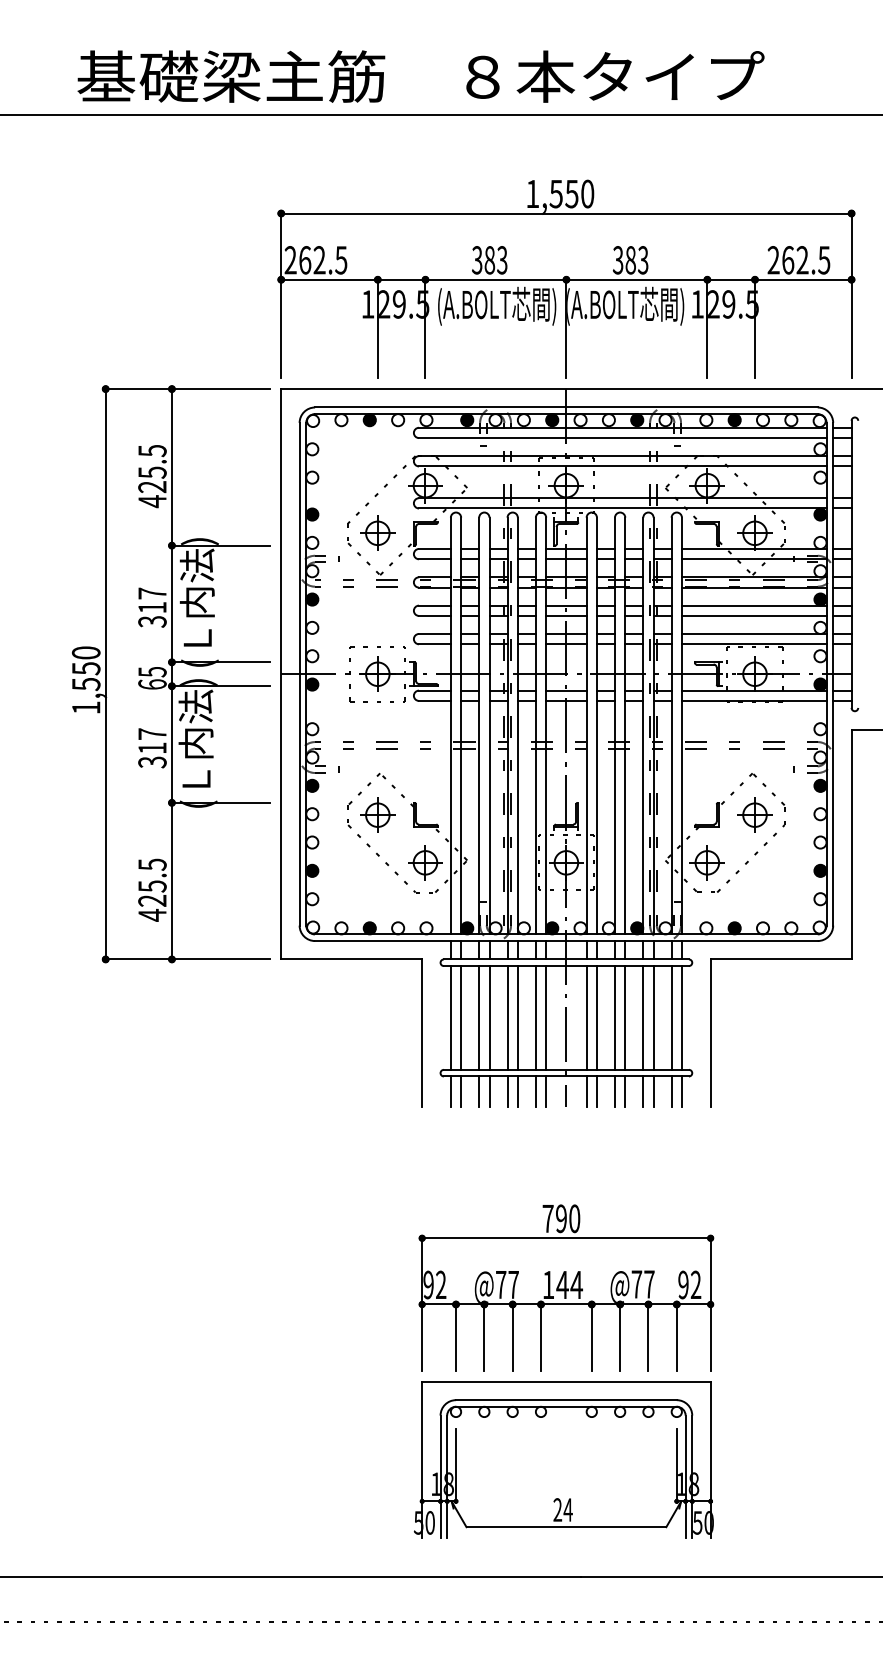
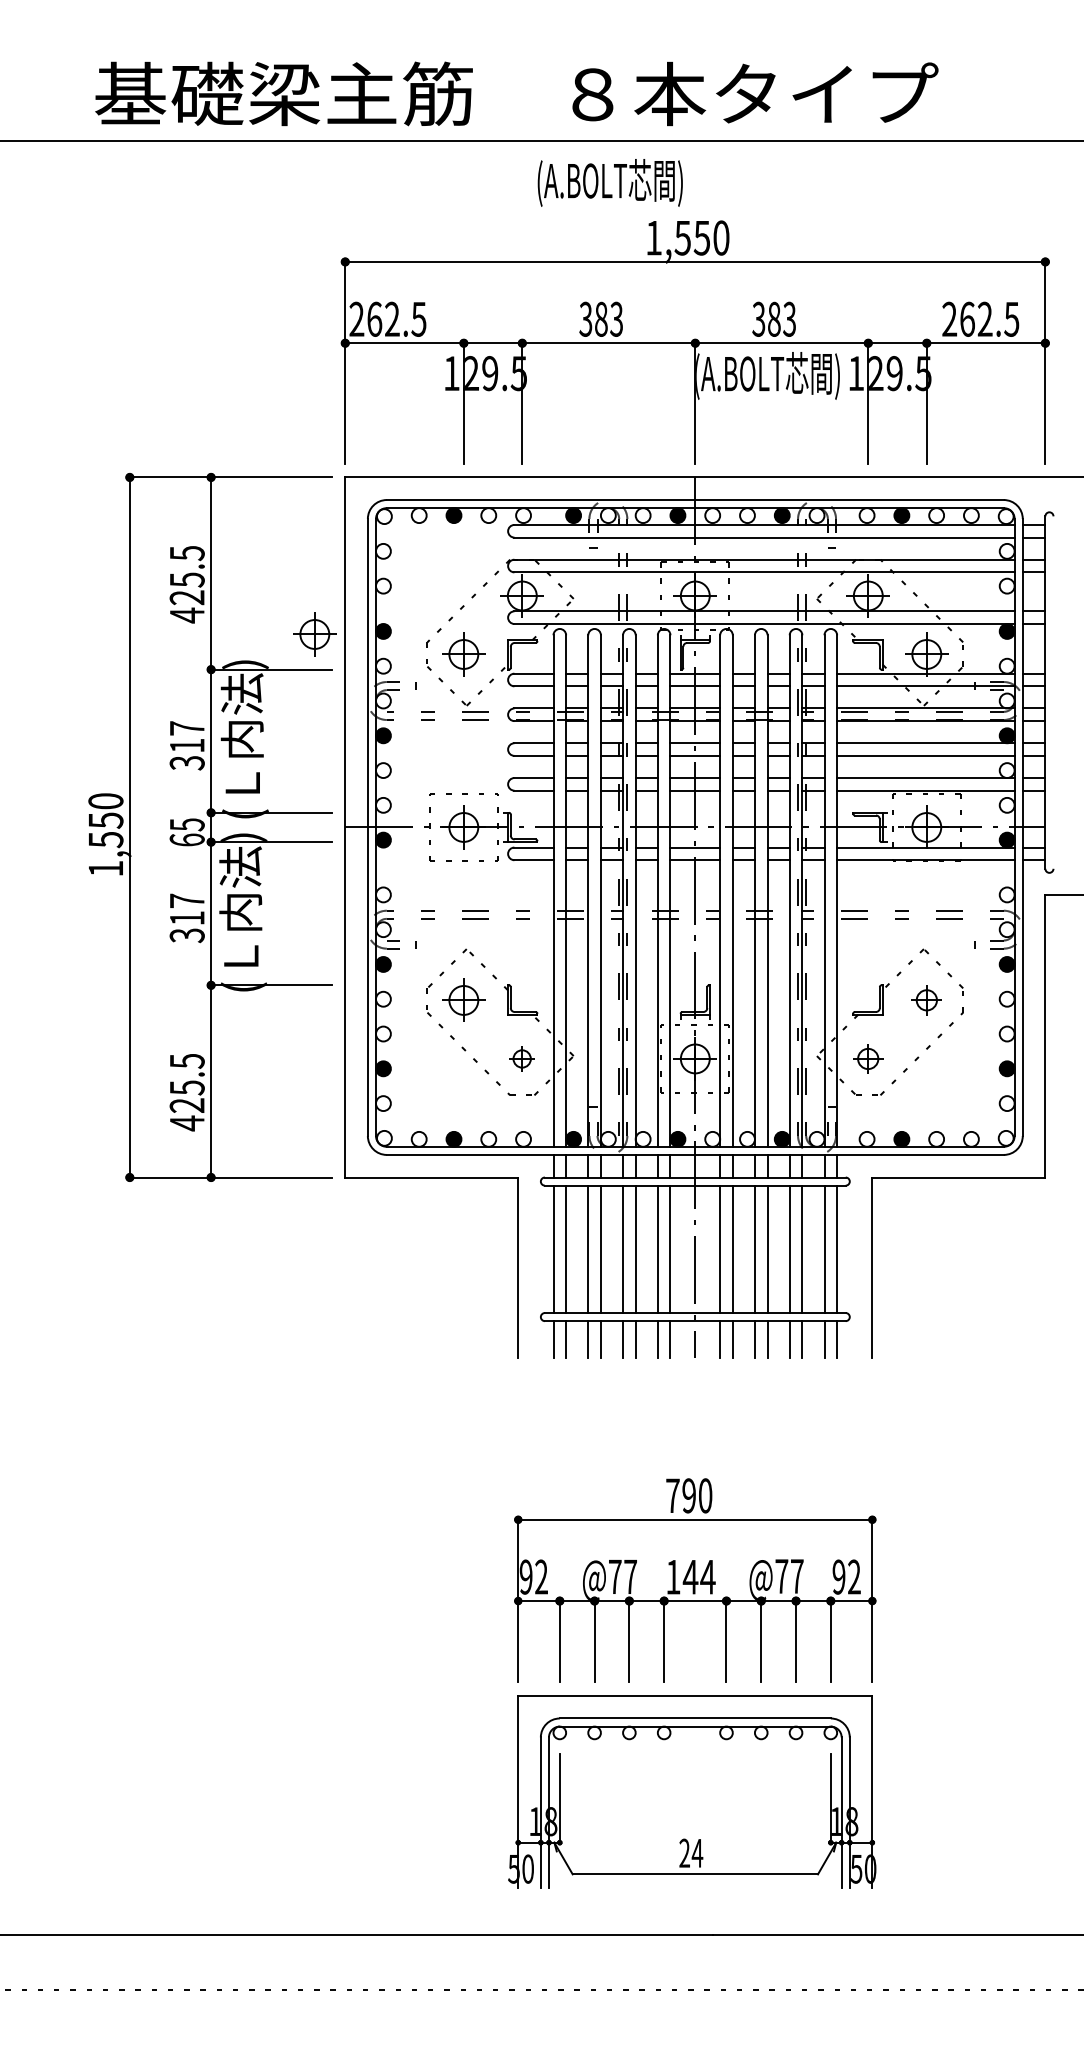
text: (496, 306) -> (609, 182), moved
part: (256, 517) -> (314, 634), added
part: (754, 814) -> (926, 999), size x0.7
part: (424, 862) -> (521, 1058), size x0.6
part: (706, 862) -> (867, 1058), size x0.7

